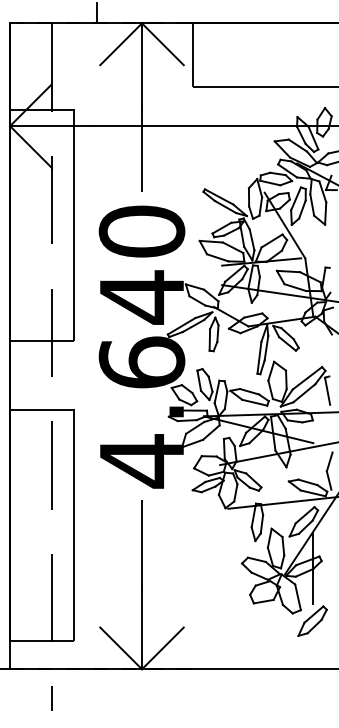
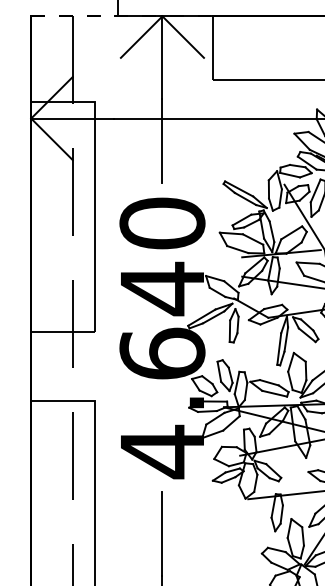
line: (53, 23) -> (74, 16), solid -> dashed

